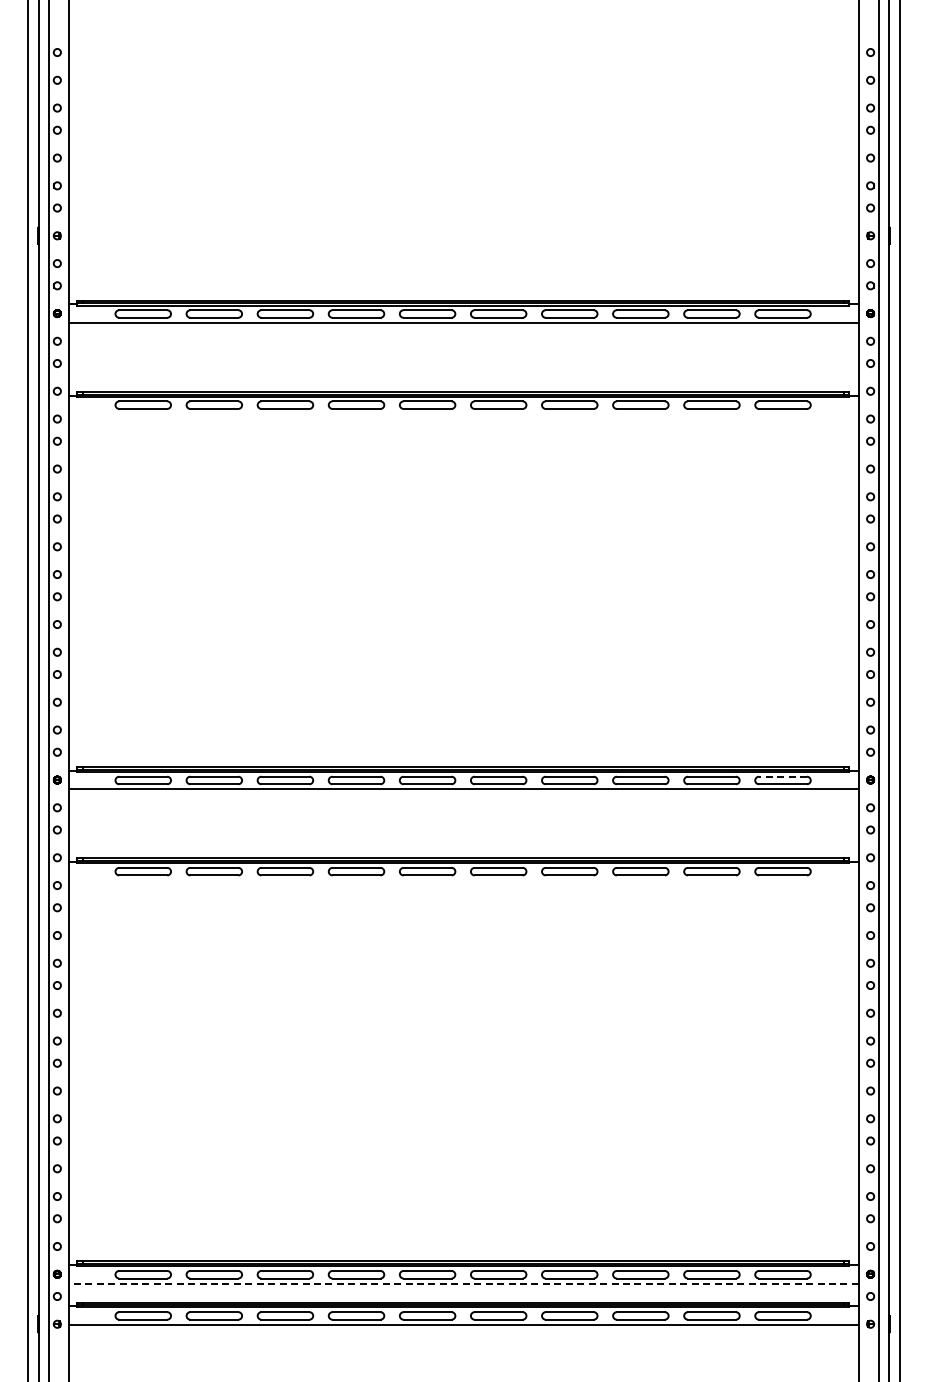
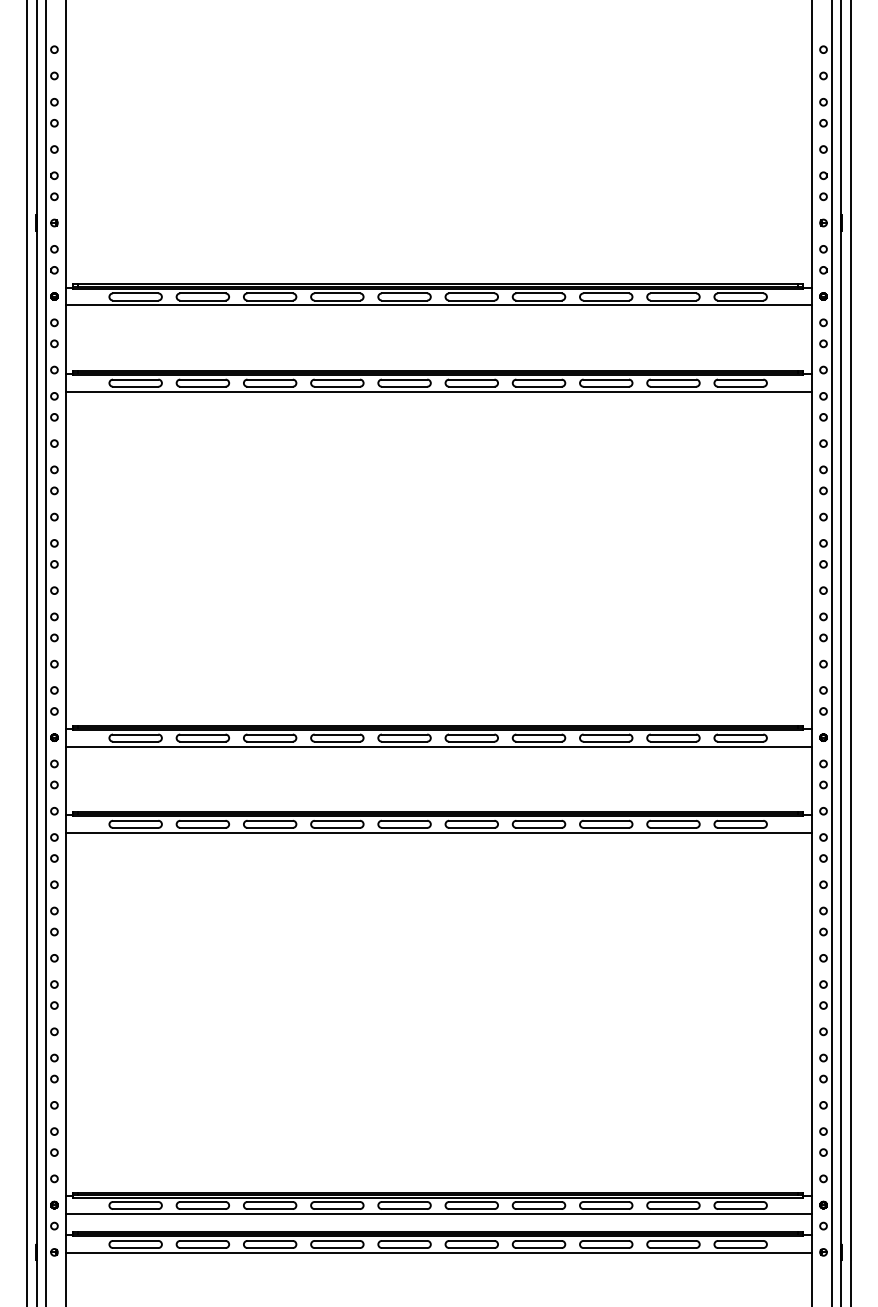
line: (463, 414) -> (438, 392), added
line: (783, 776) -> (741, 734), dashed -> solid
line: (463, 880) -> (438, 832), added
line: (464, 1283) -> (439, 1213), dashed -> solid

